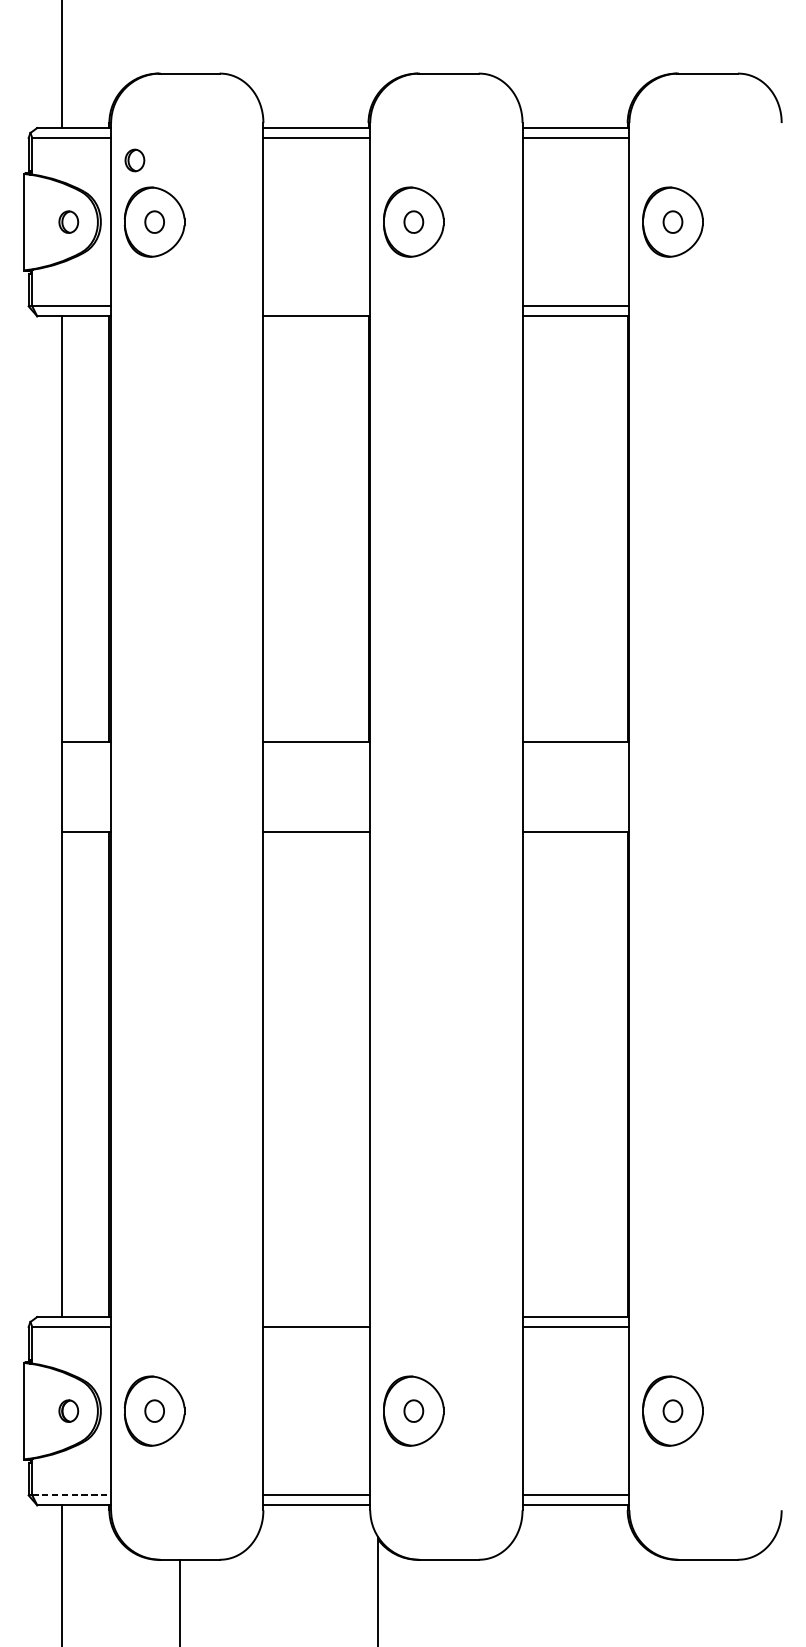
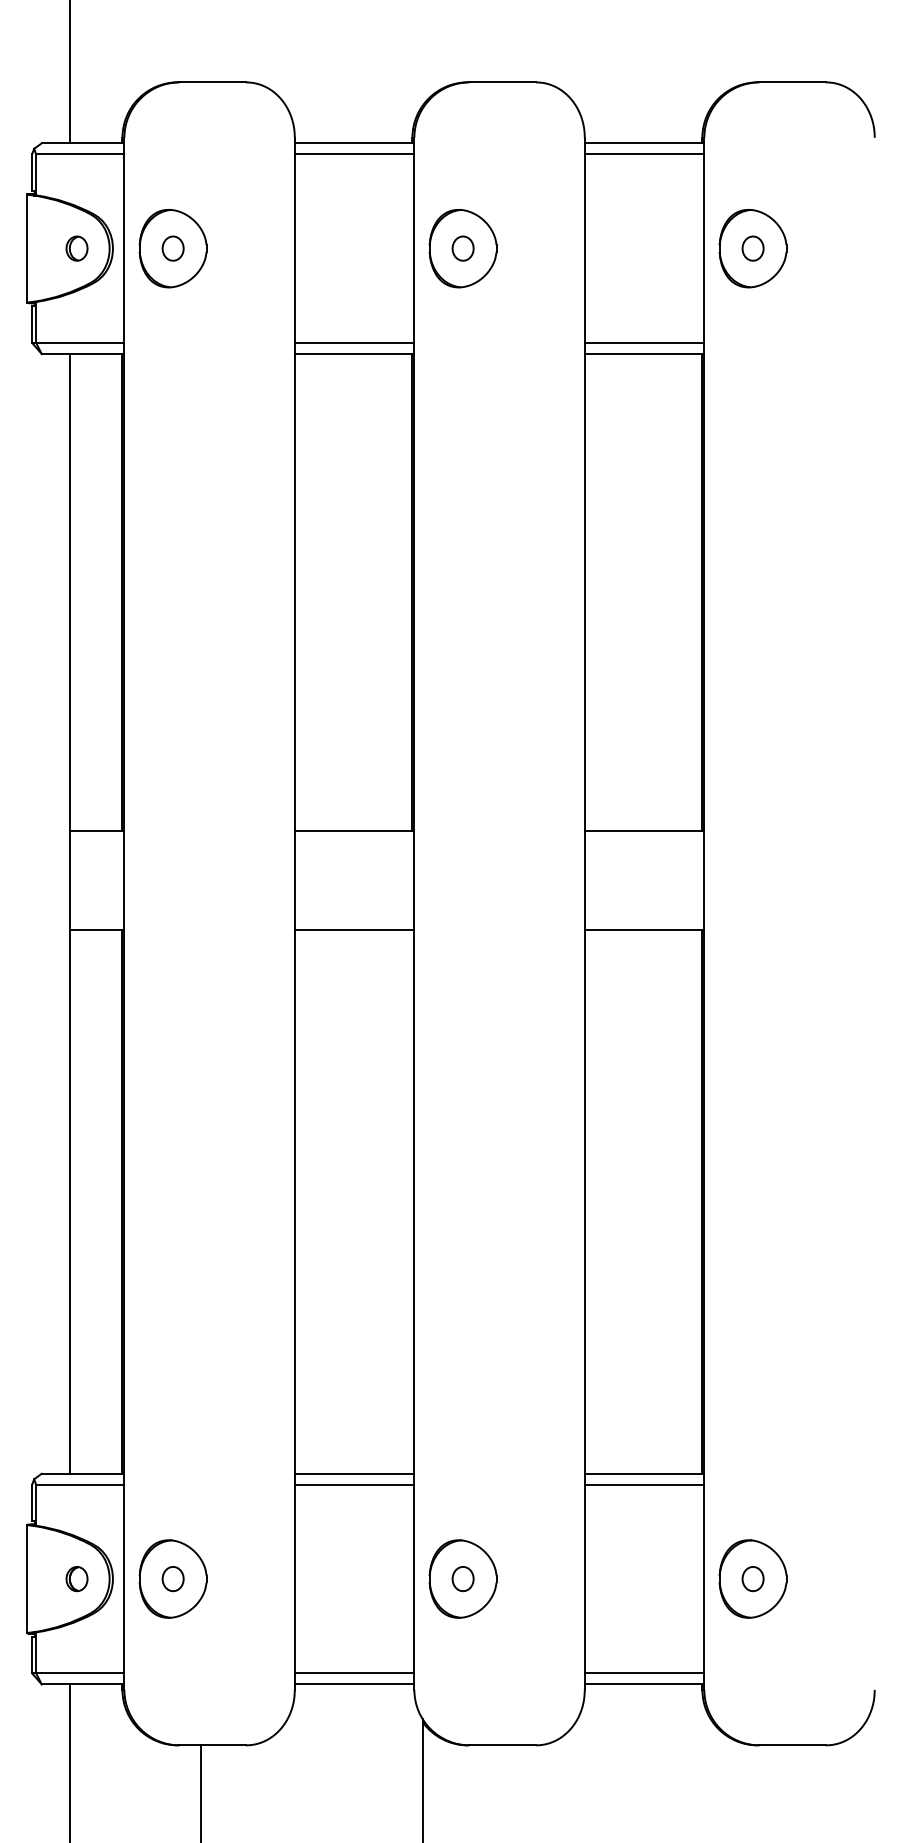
part: (134, 160) -> (150, 179), removed
line: (316, 306) -> (354, 342), added
line: (316, 1316) -> (354, 1473), added
line: (71, 1495) -> (80, 1673), dashed -> solid

